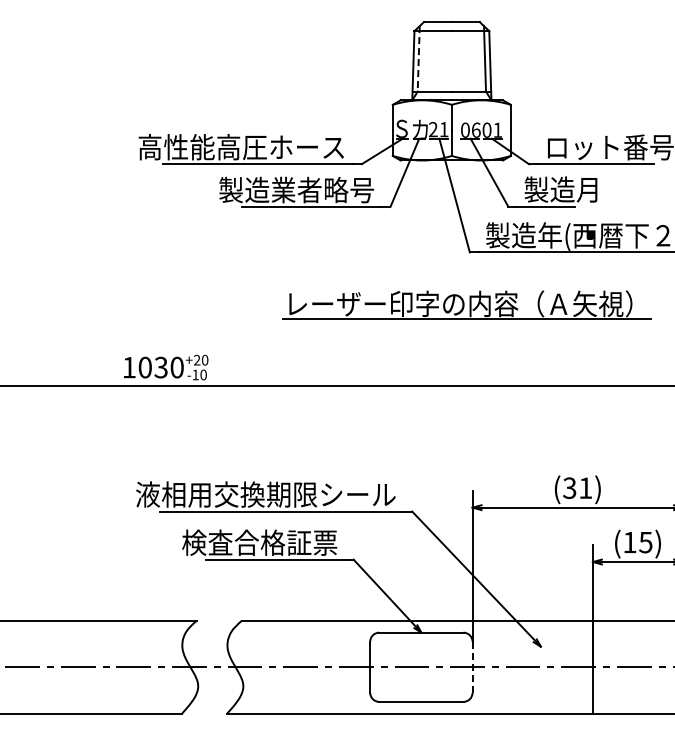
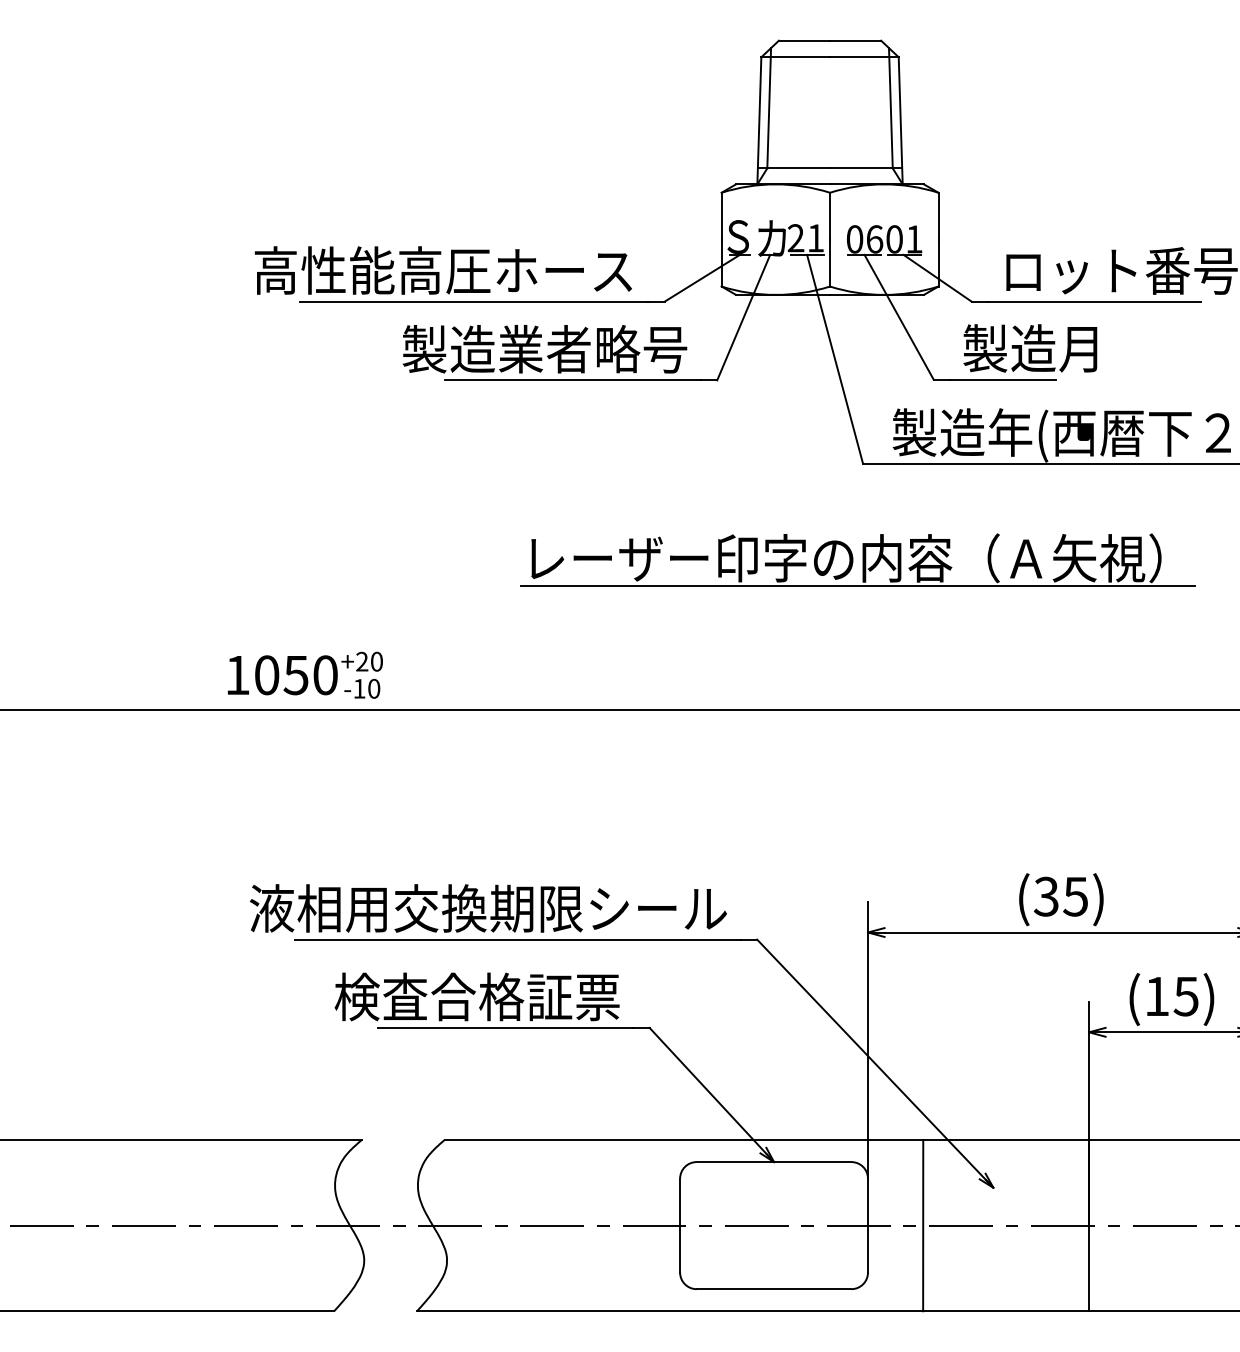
line: (418, 58) -> (768, 107), dashed -> solid
text: (161, 366) -> (296, 673), 1030 -> 1050
text: (585, 488) -> (1075, 897), (31) -> (35)
line: (502, 666) -> (923, 1224), added
line: (472, 667) -> (867, 1226), dashed -> solid

